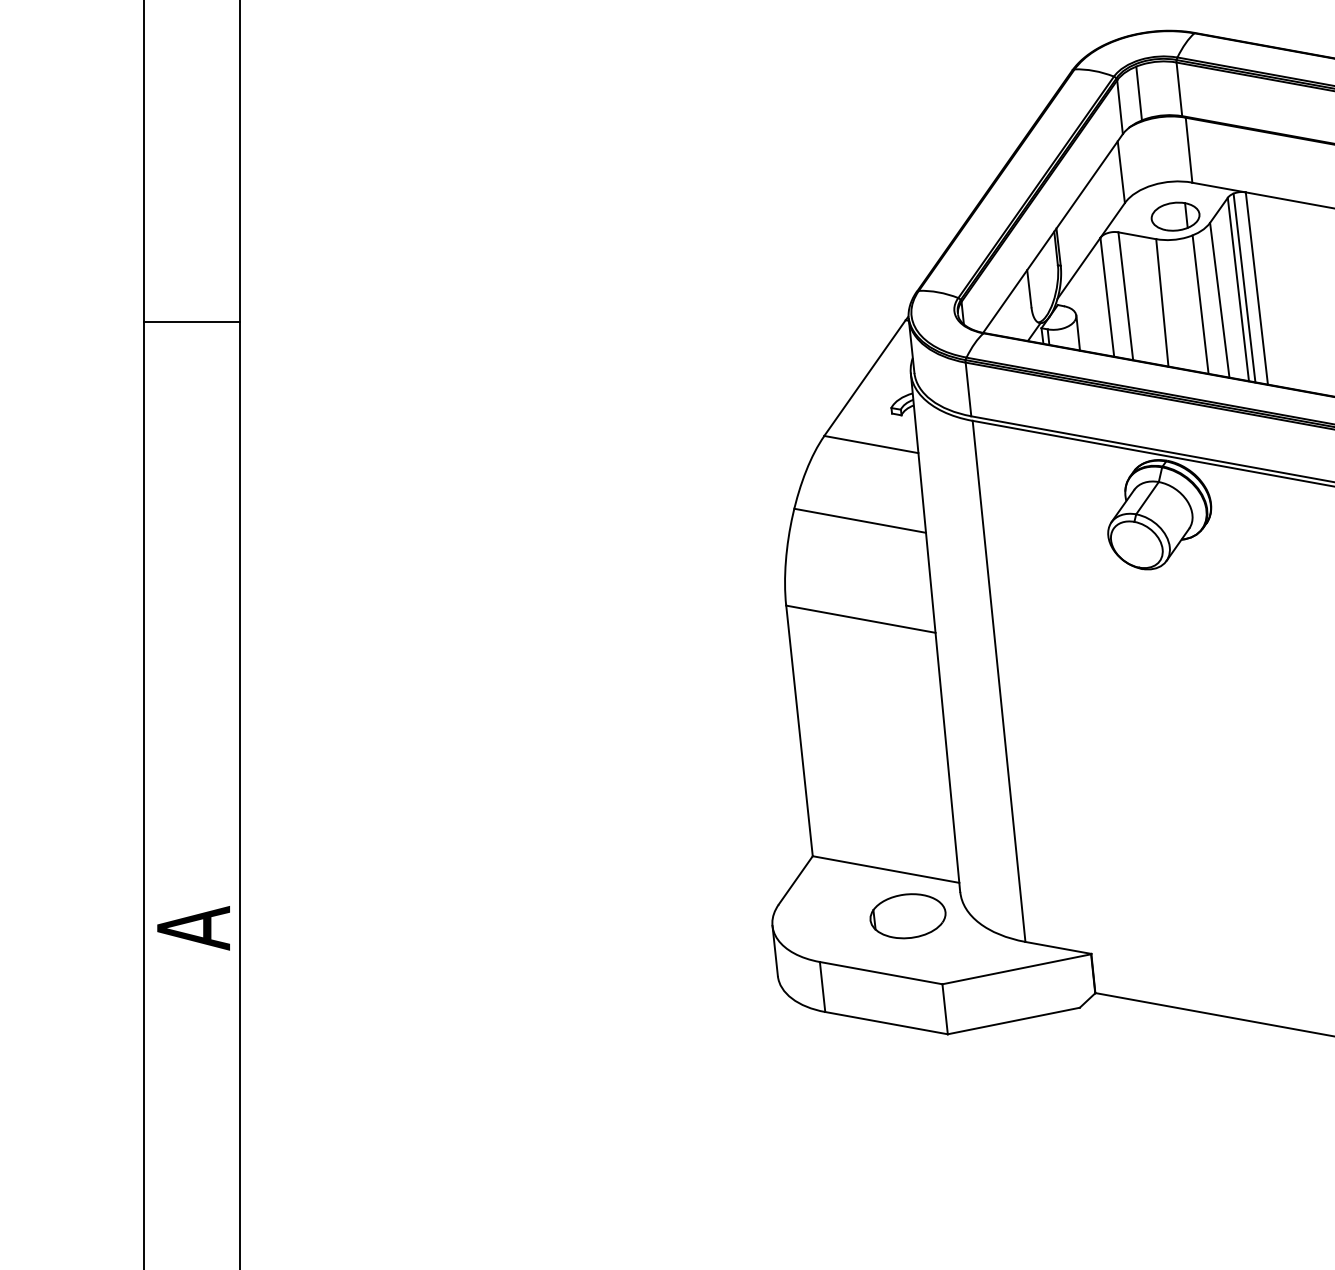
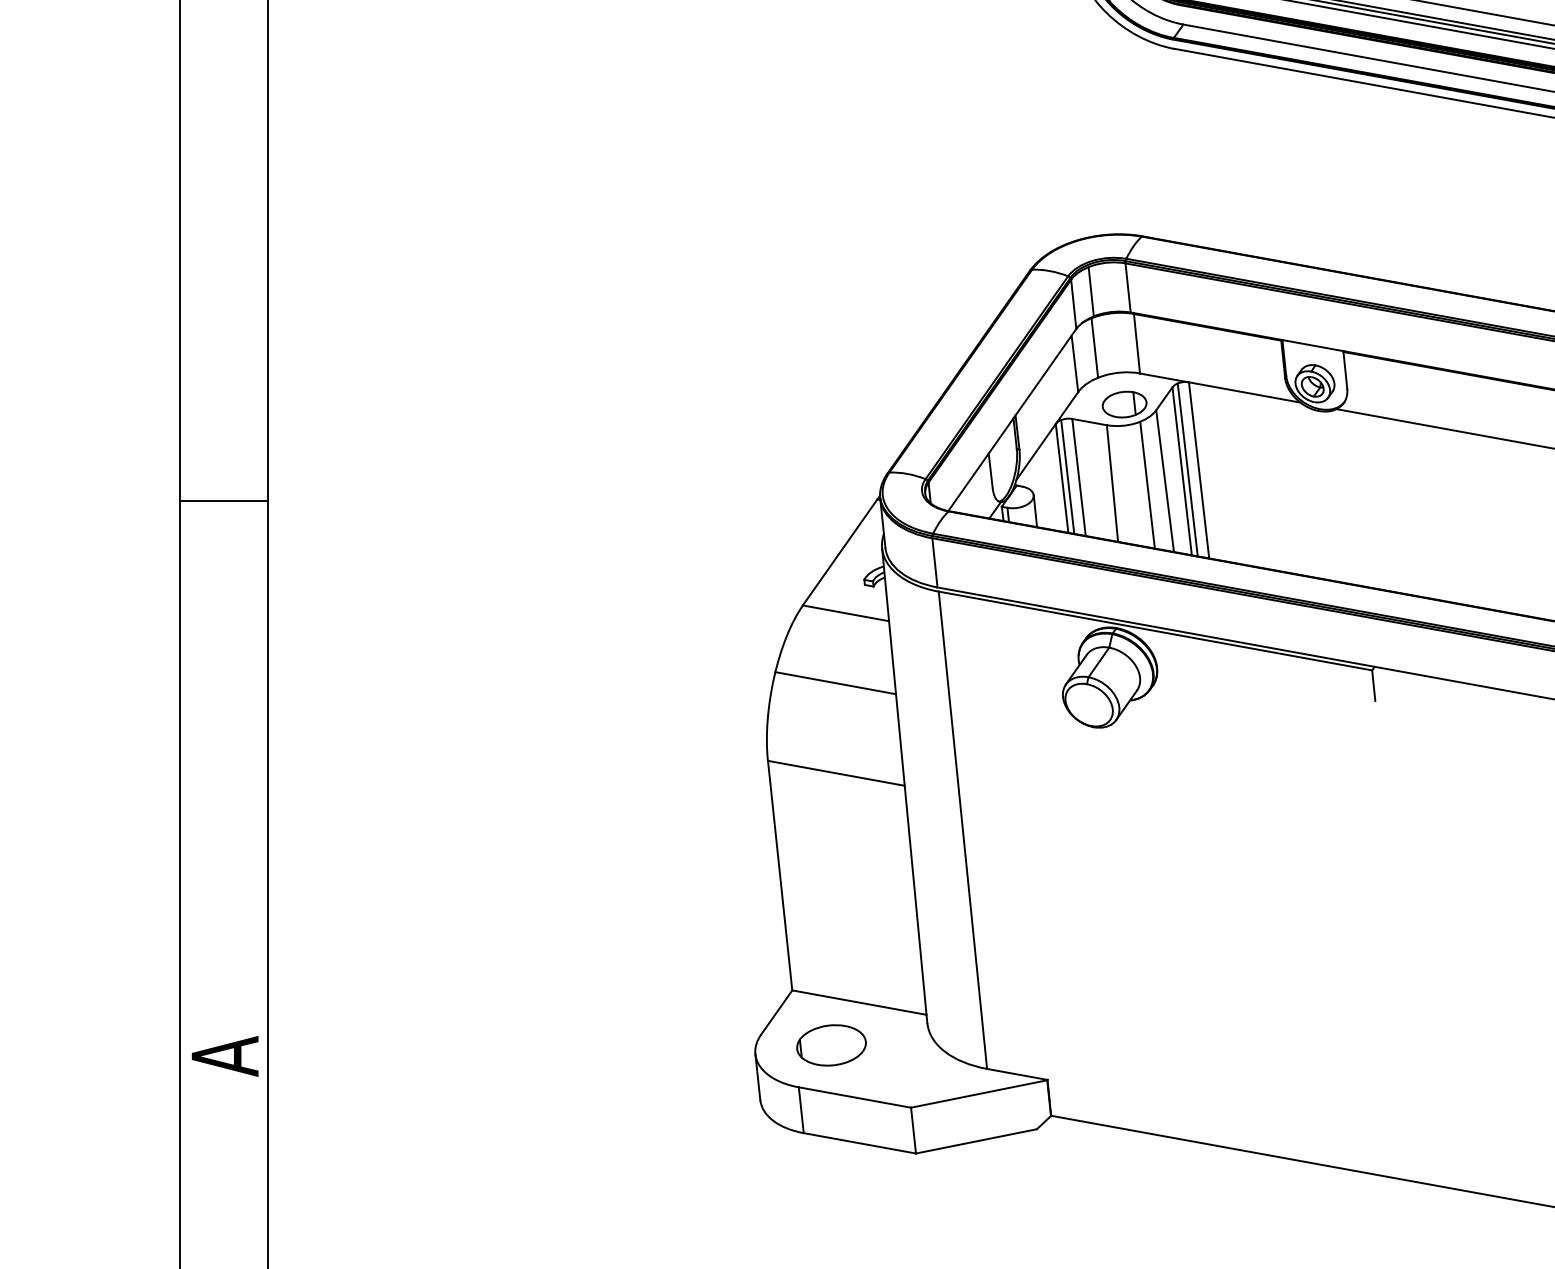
line: (1142, 154) -> (1094, 347), added
line: (1113, 295) -> (1067, 476), added
part: (907, 916) -> (831, 1045), moved

